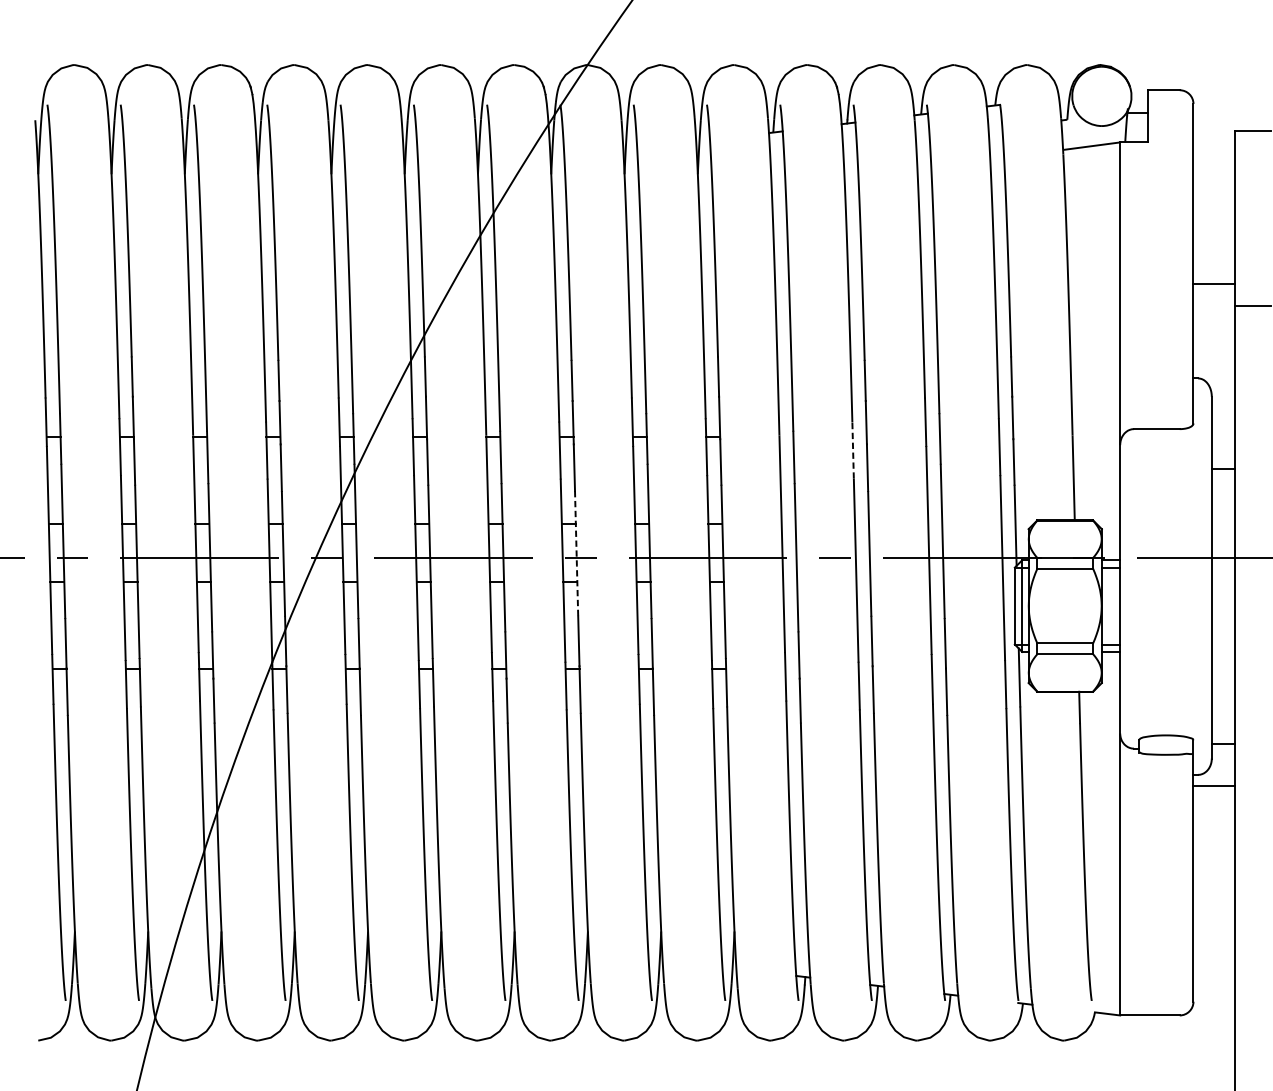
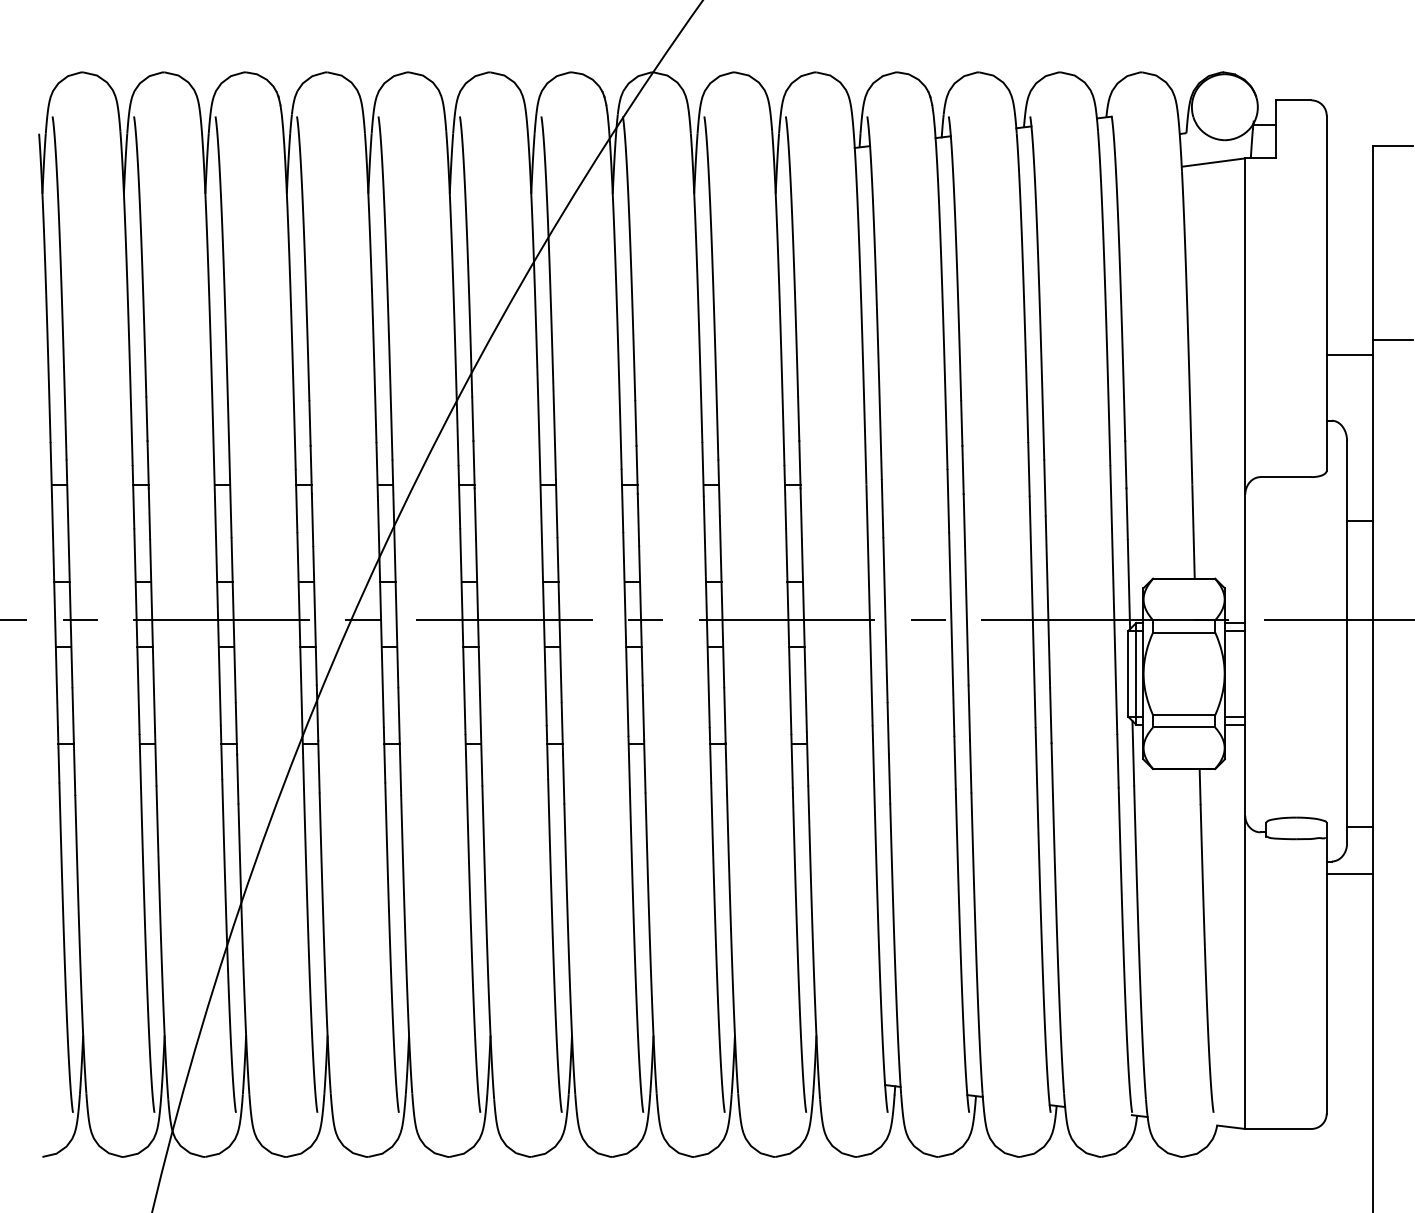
line: (1213, 283) -> (1349, 354), moved
line: (853, 450) -> (948, 500), dashed -> solid
line: (576, 553) -> (640, 615), dashed -> solid

